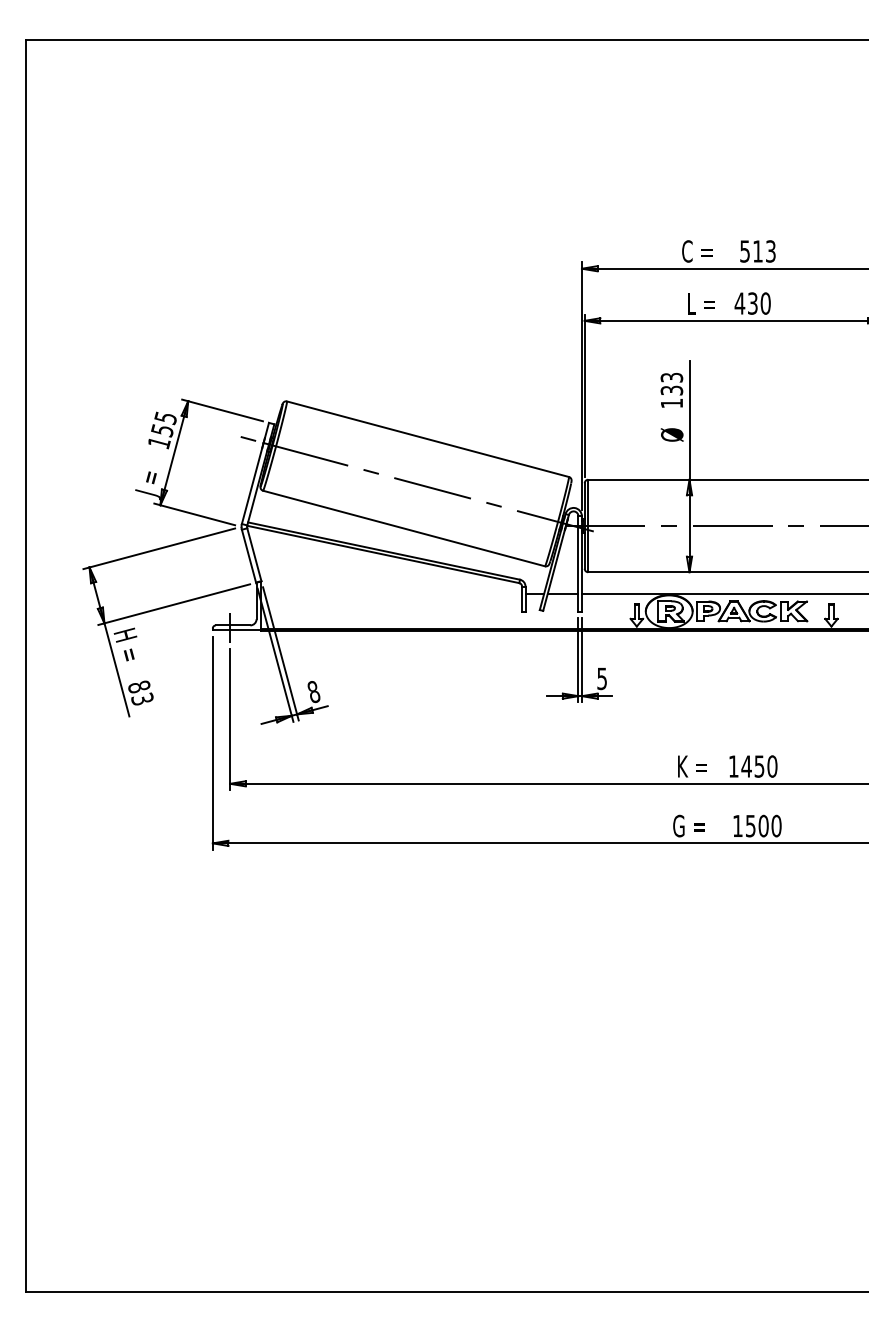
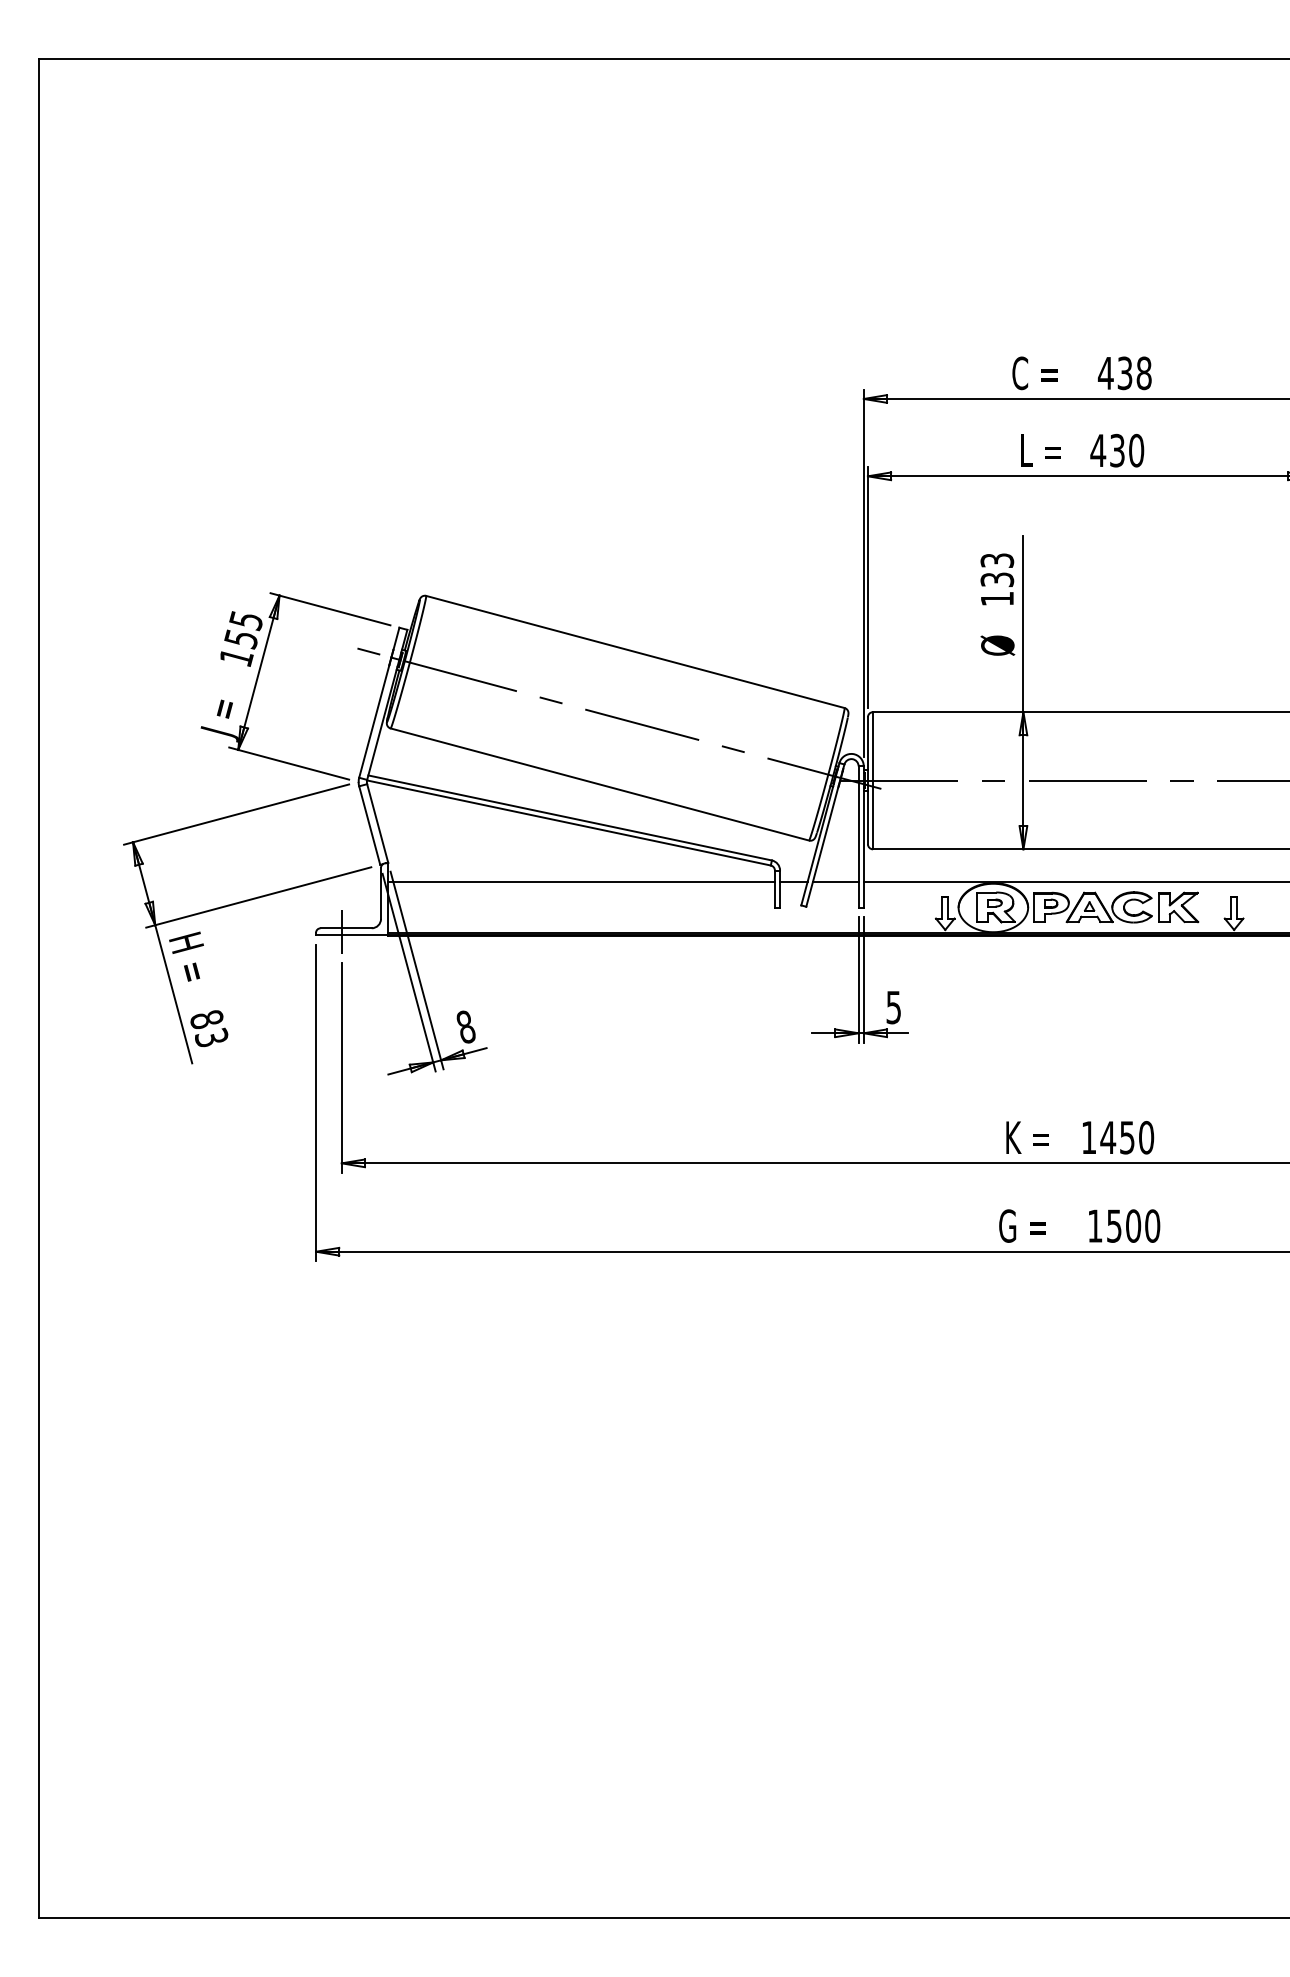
text: (757, 251) -> (1124, 373), 513 -> 438
line: (391, 594) -> (581, 882), added

